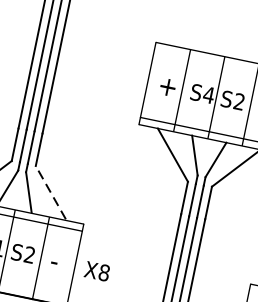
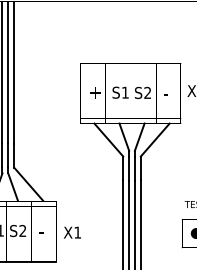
text: (209, 94) -> (125, 92), S4 -> S1
line: (50, 193) -> (28, 184), dashed -> solid
text: (103, 272) -> (77, 232), X8 -> X1

